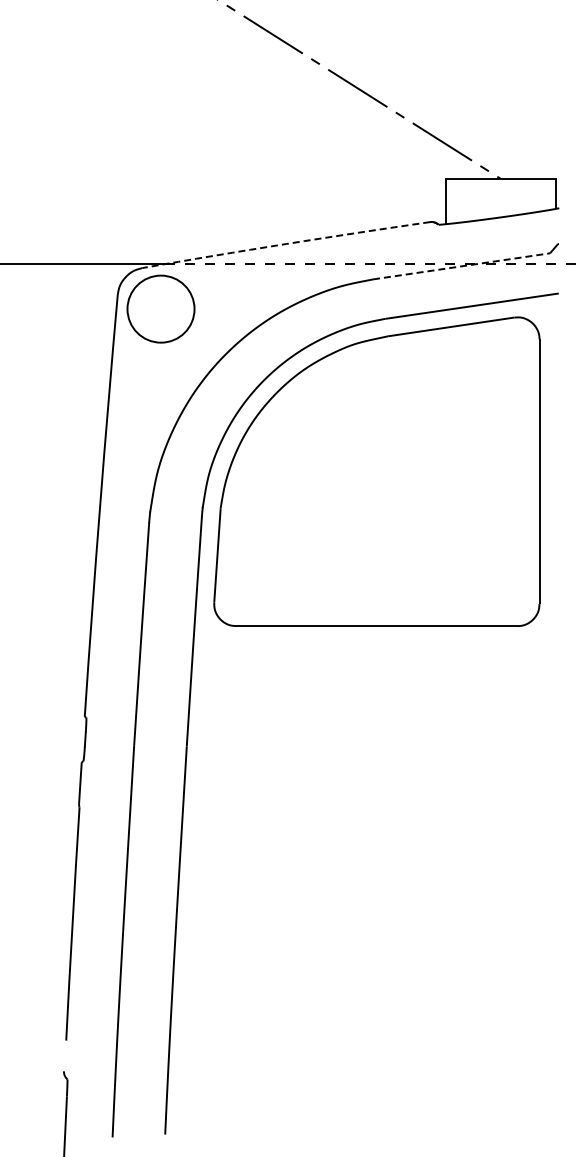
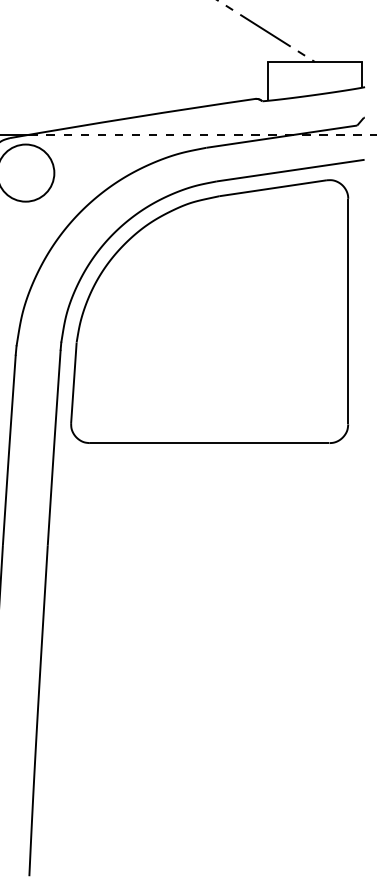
arc: (286, 244) -> (132, 118), dashed -> solid
line: (462, 266) -> (282, 136), dashed -> solid

